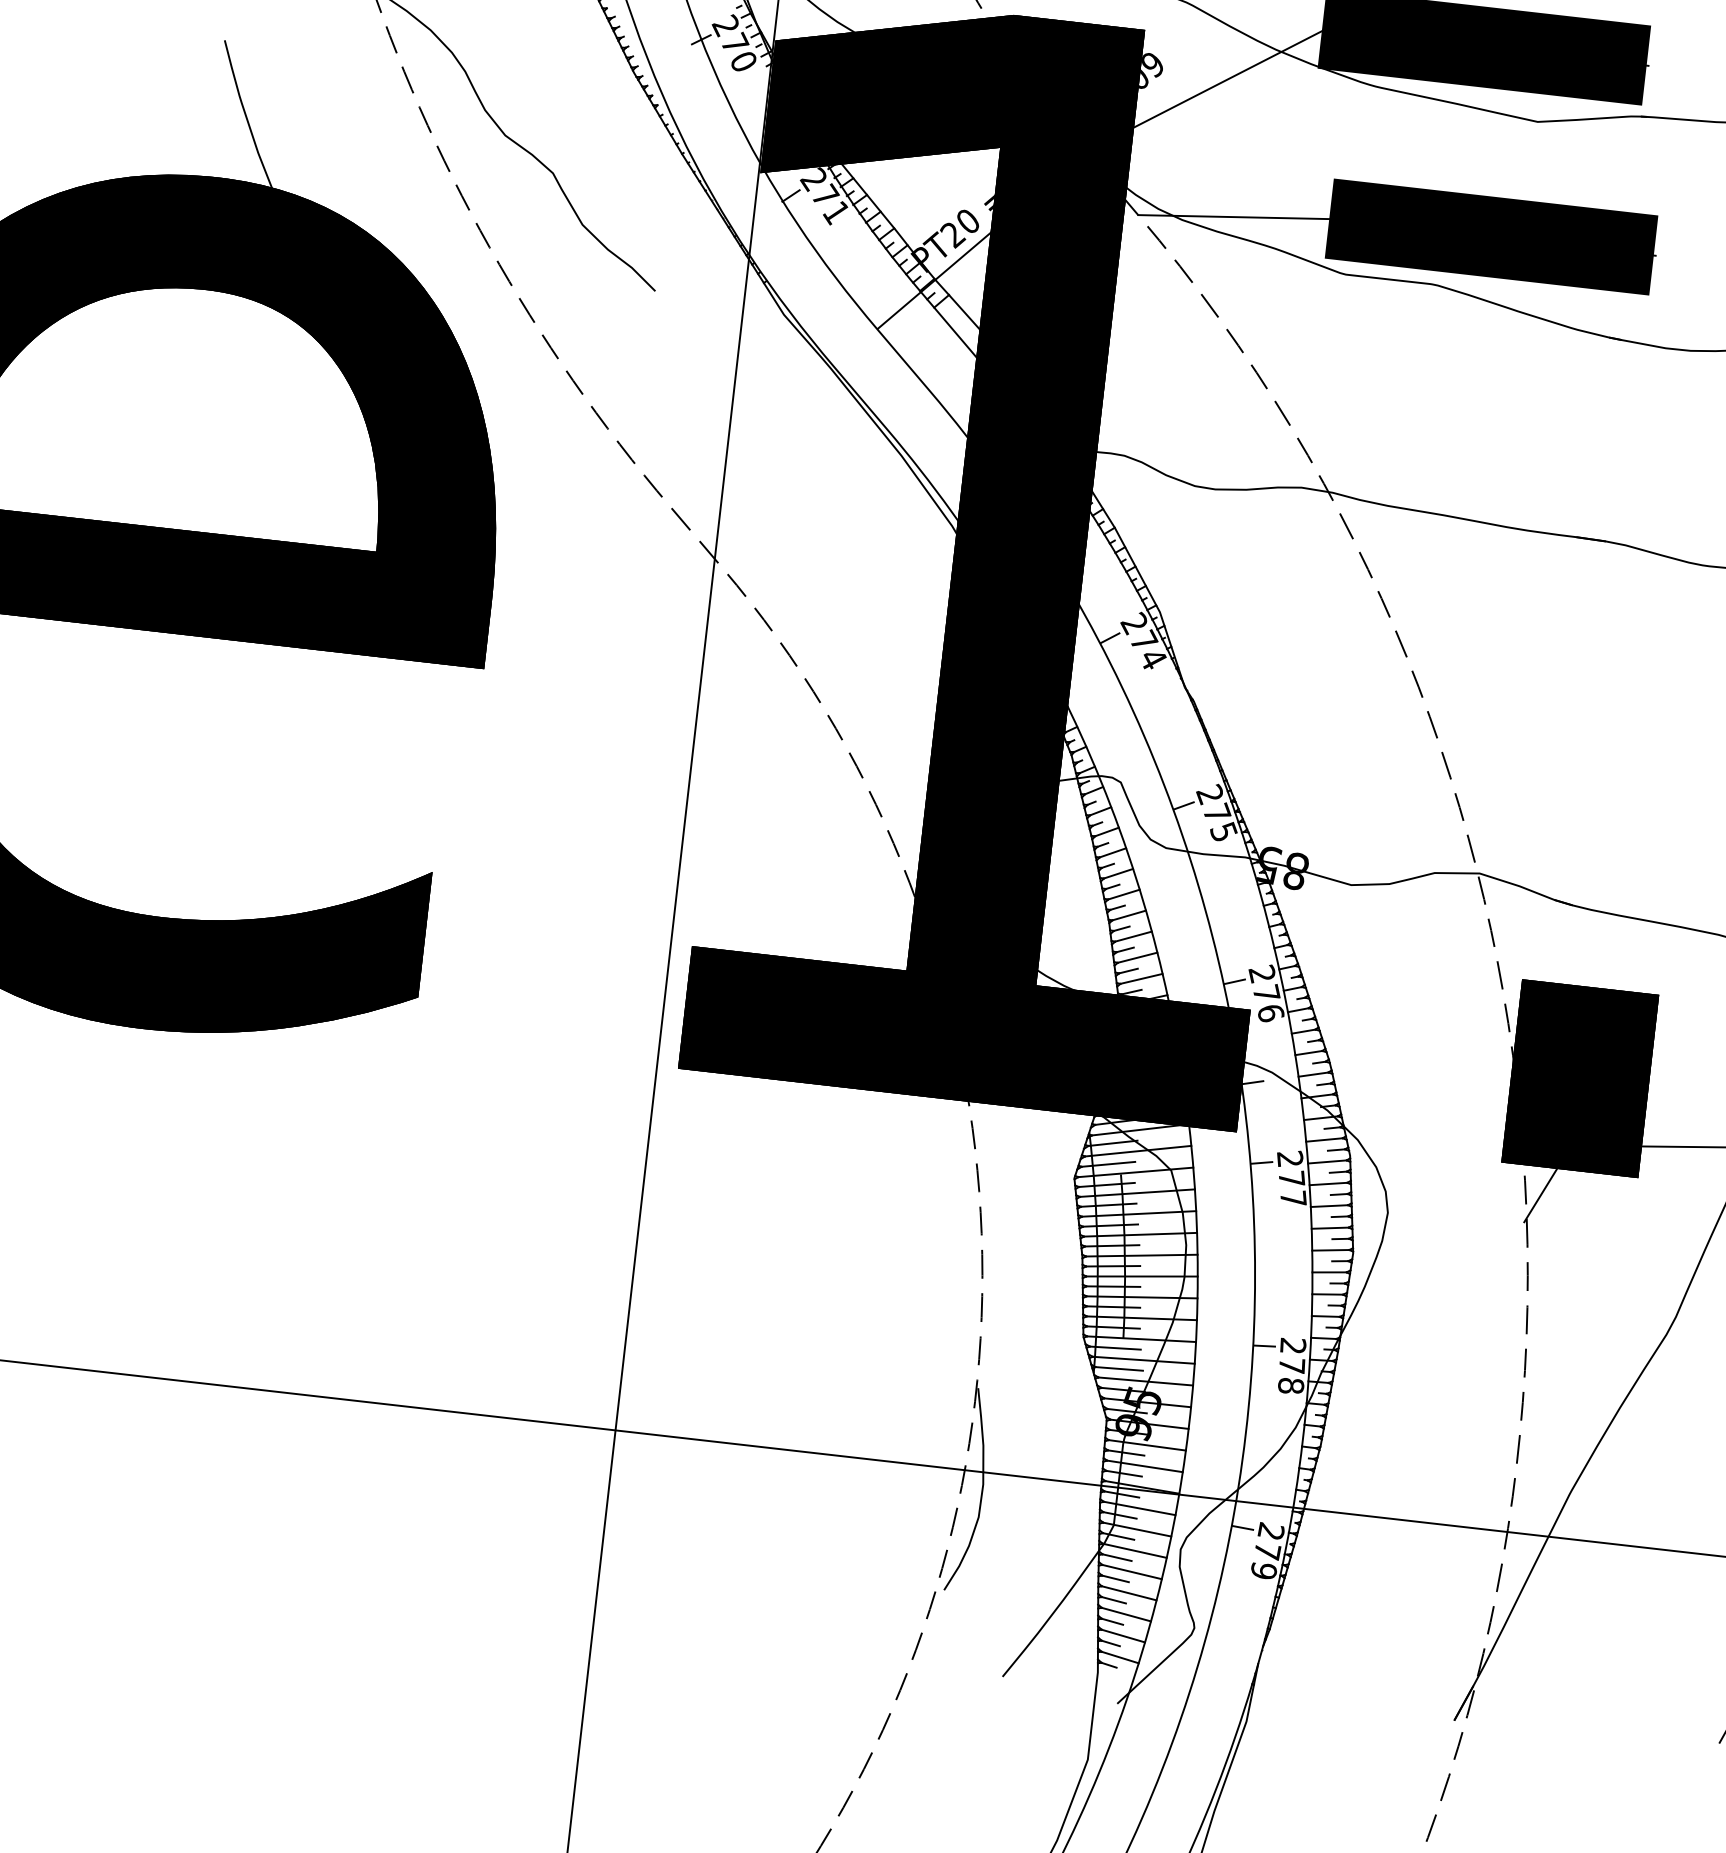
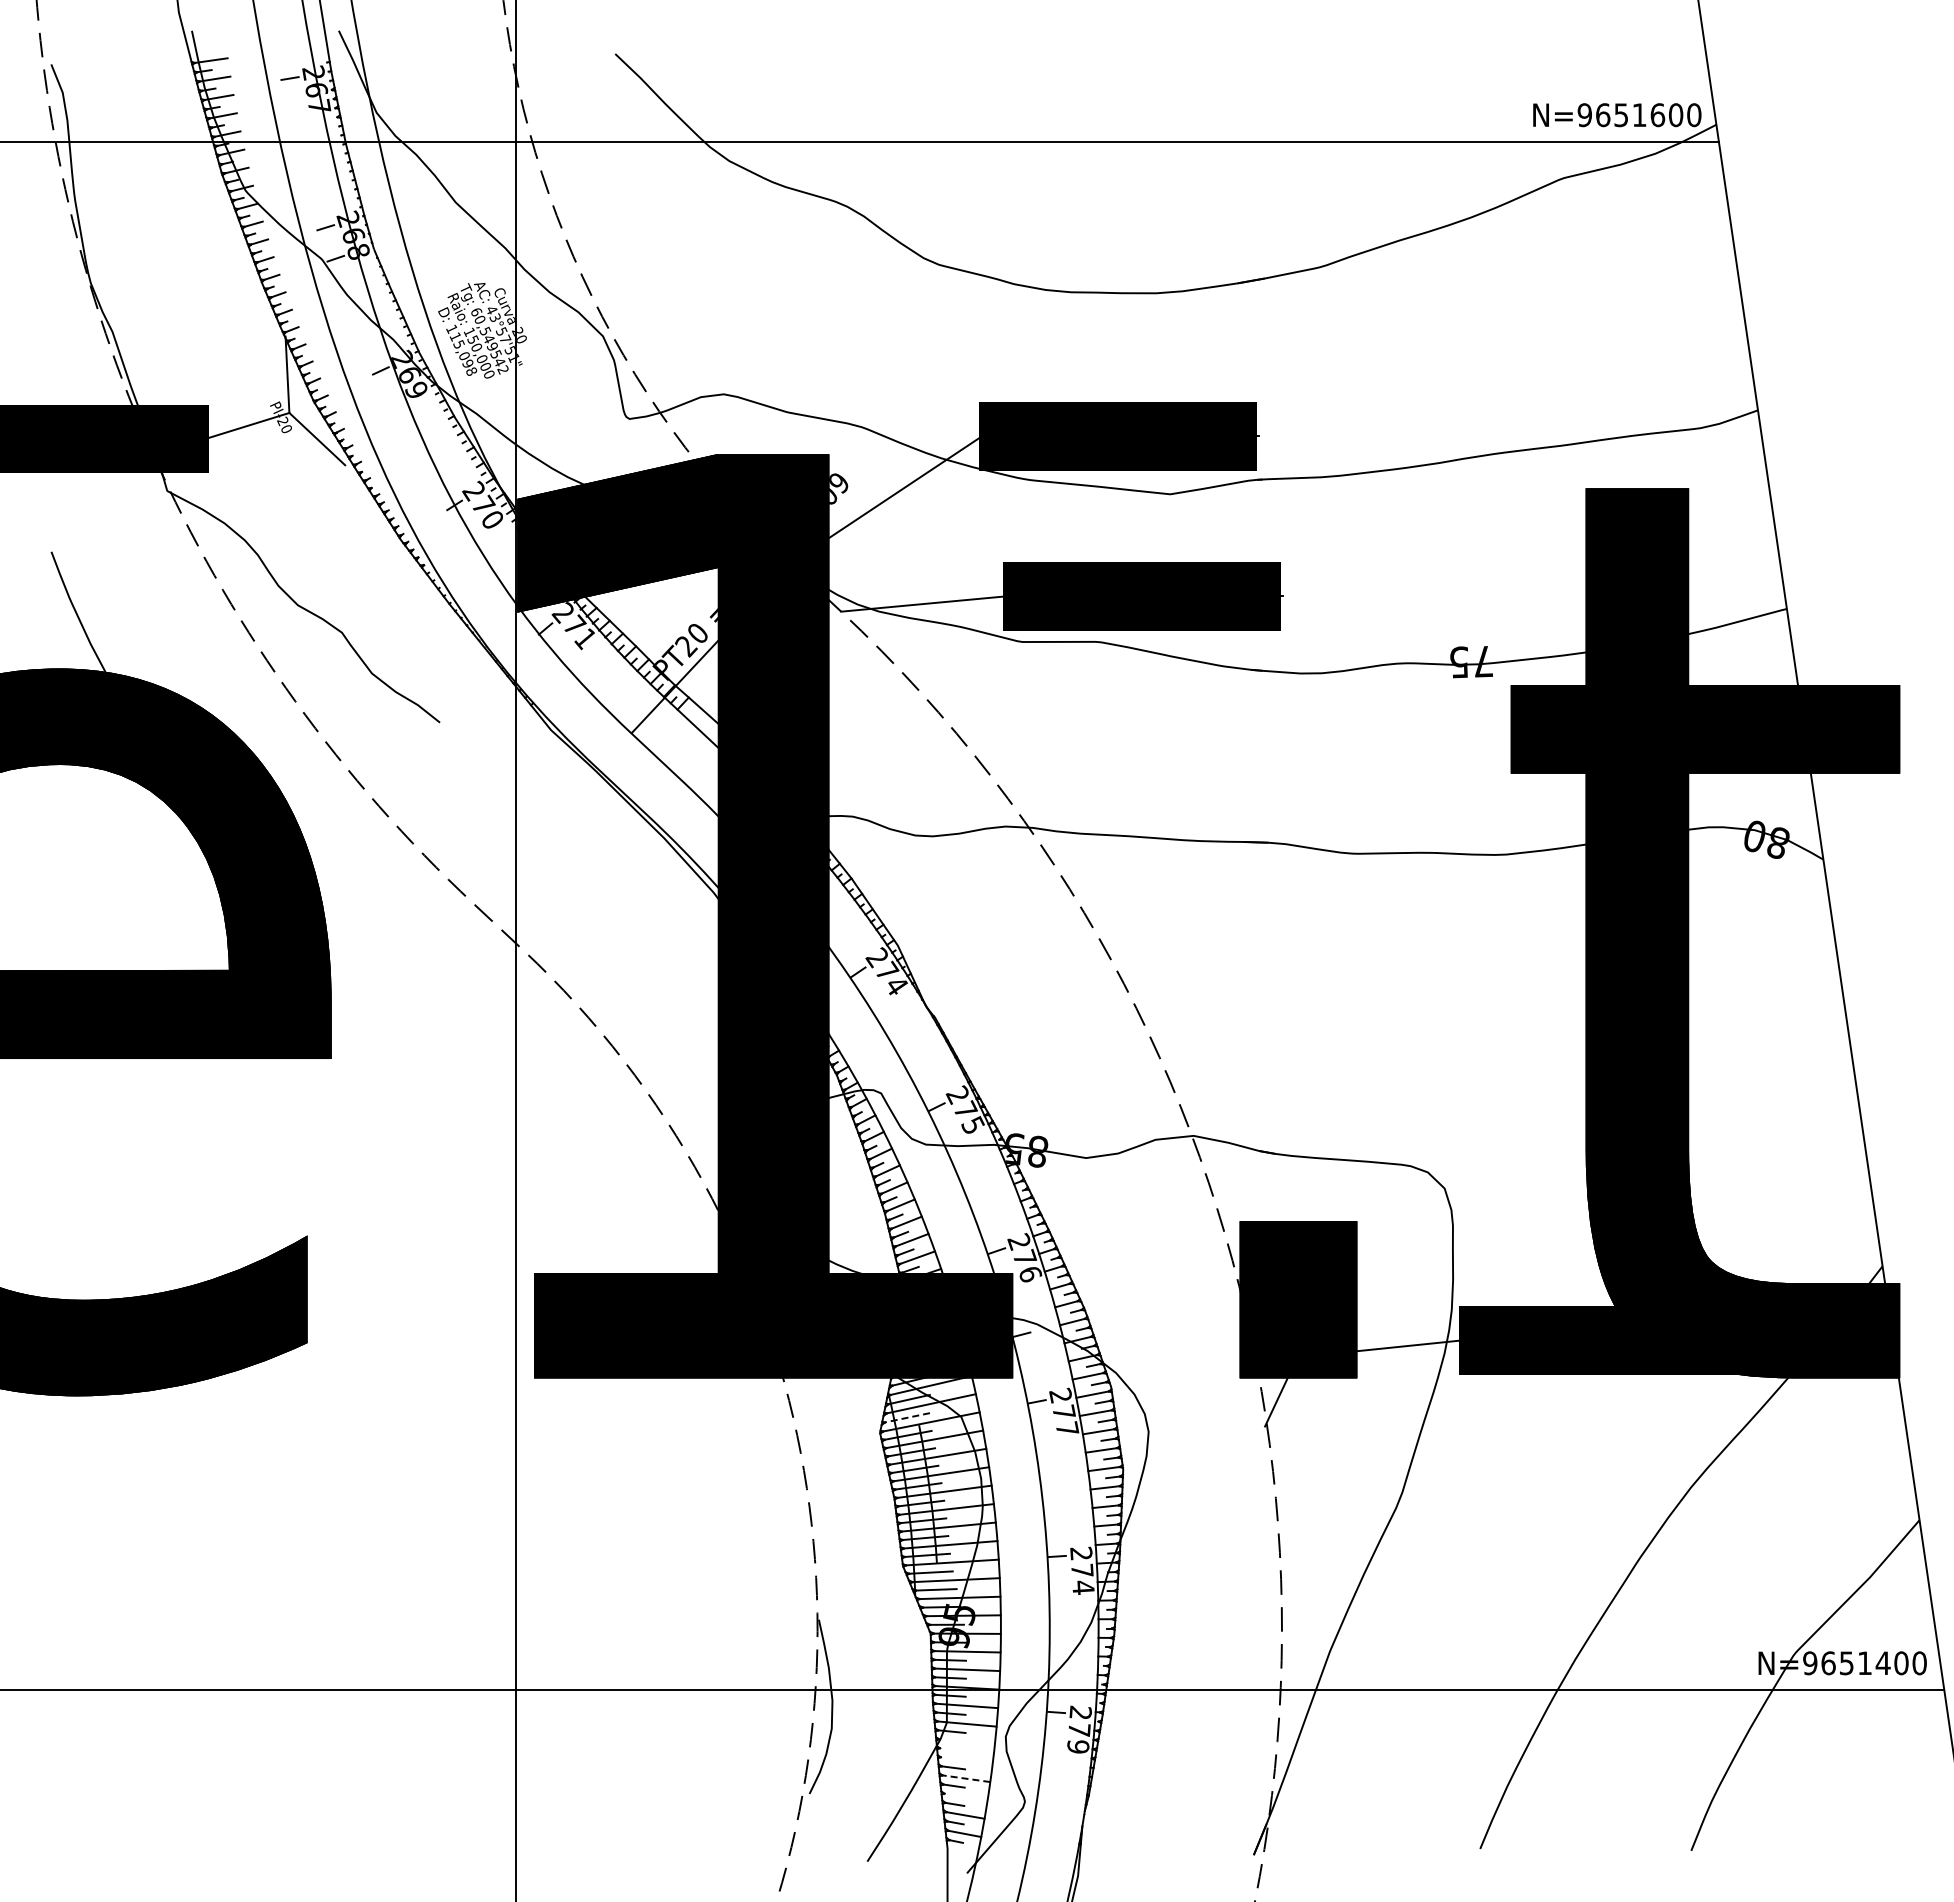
line: (1108, 1164) -> (907, 1417), solid -> dashed
text: (1291, 1385) -> (1083, 1587), 278 -> 274
line: (1134, 1551) -> (966, 1742), removed
line: (1116, 1557) -> (952, 1749), removed
line: (1131, 1572) -> (966, 1760), removed
line: (1128, 1592) -> (965, 1778), solid -> dashed
line: (1125, 1613) -> (965, 1796), removed

